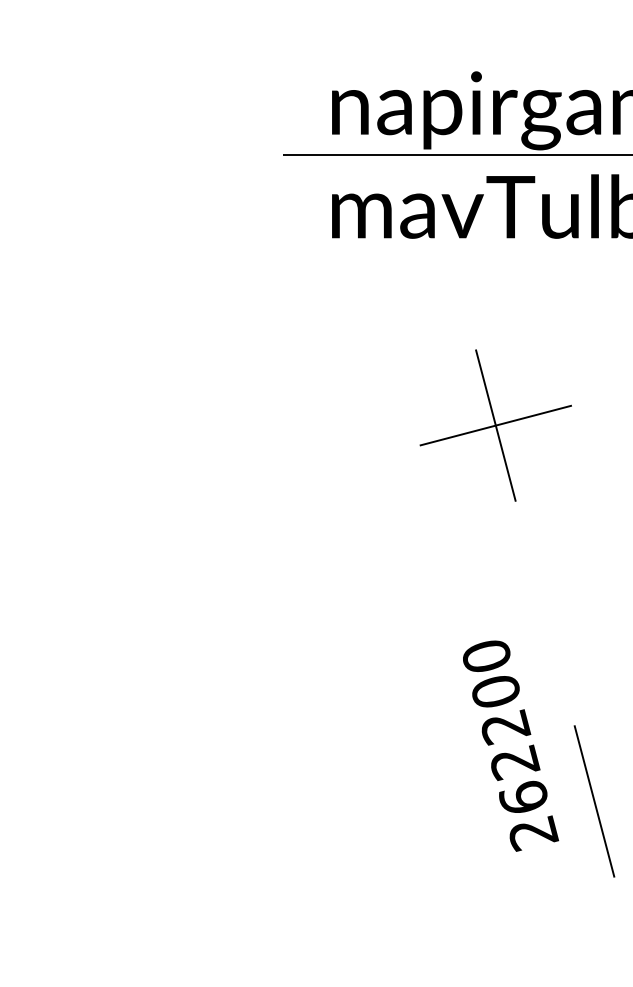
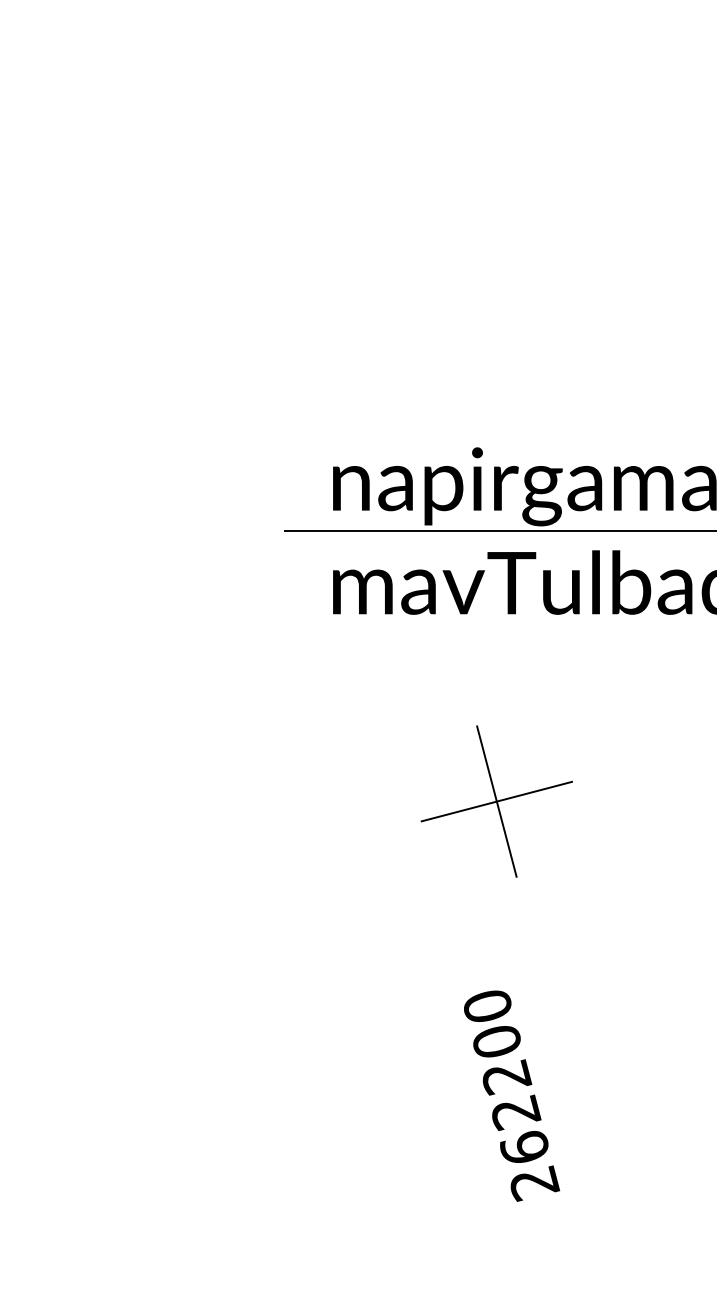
text: (511, 745) -> (512, 1095), moved
line: (594, 801) -> (595, 1177), removed

